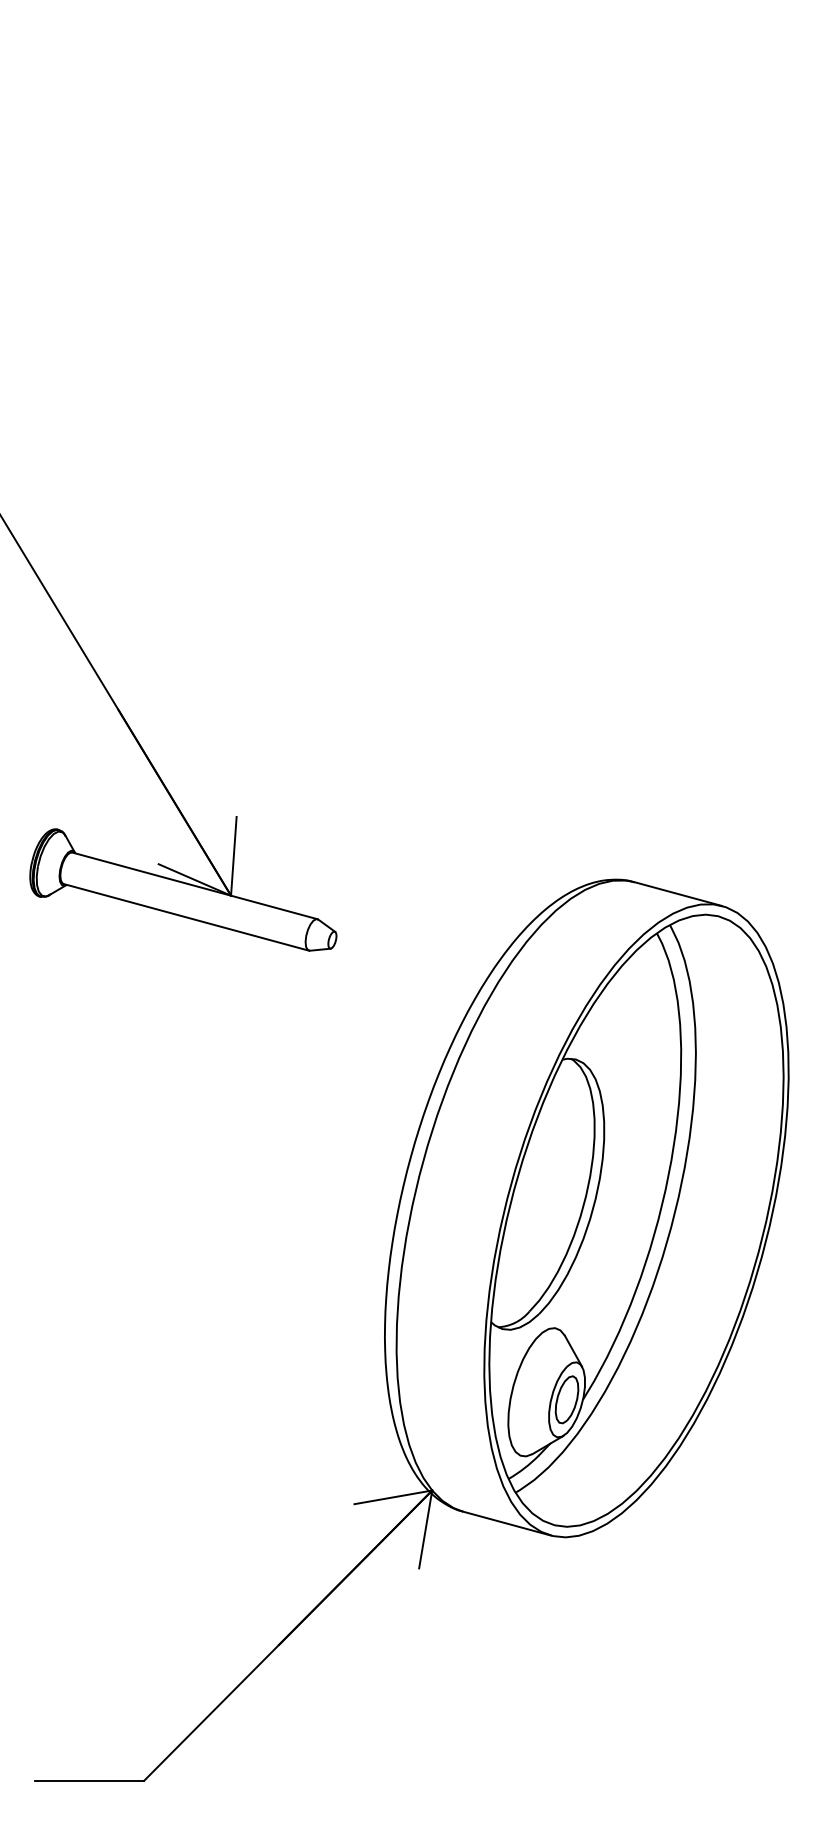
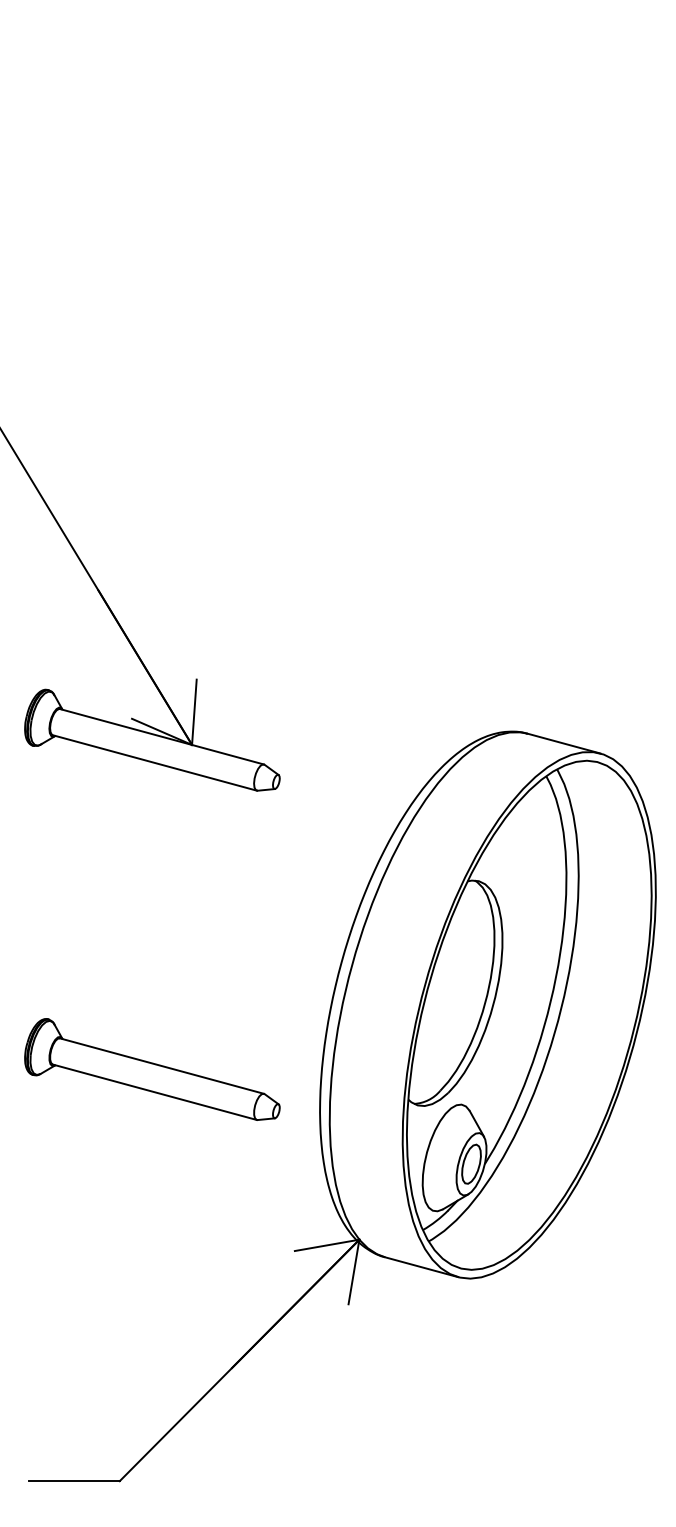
part: (183, 1285) -> (152, 1069), added

